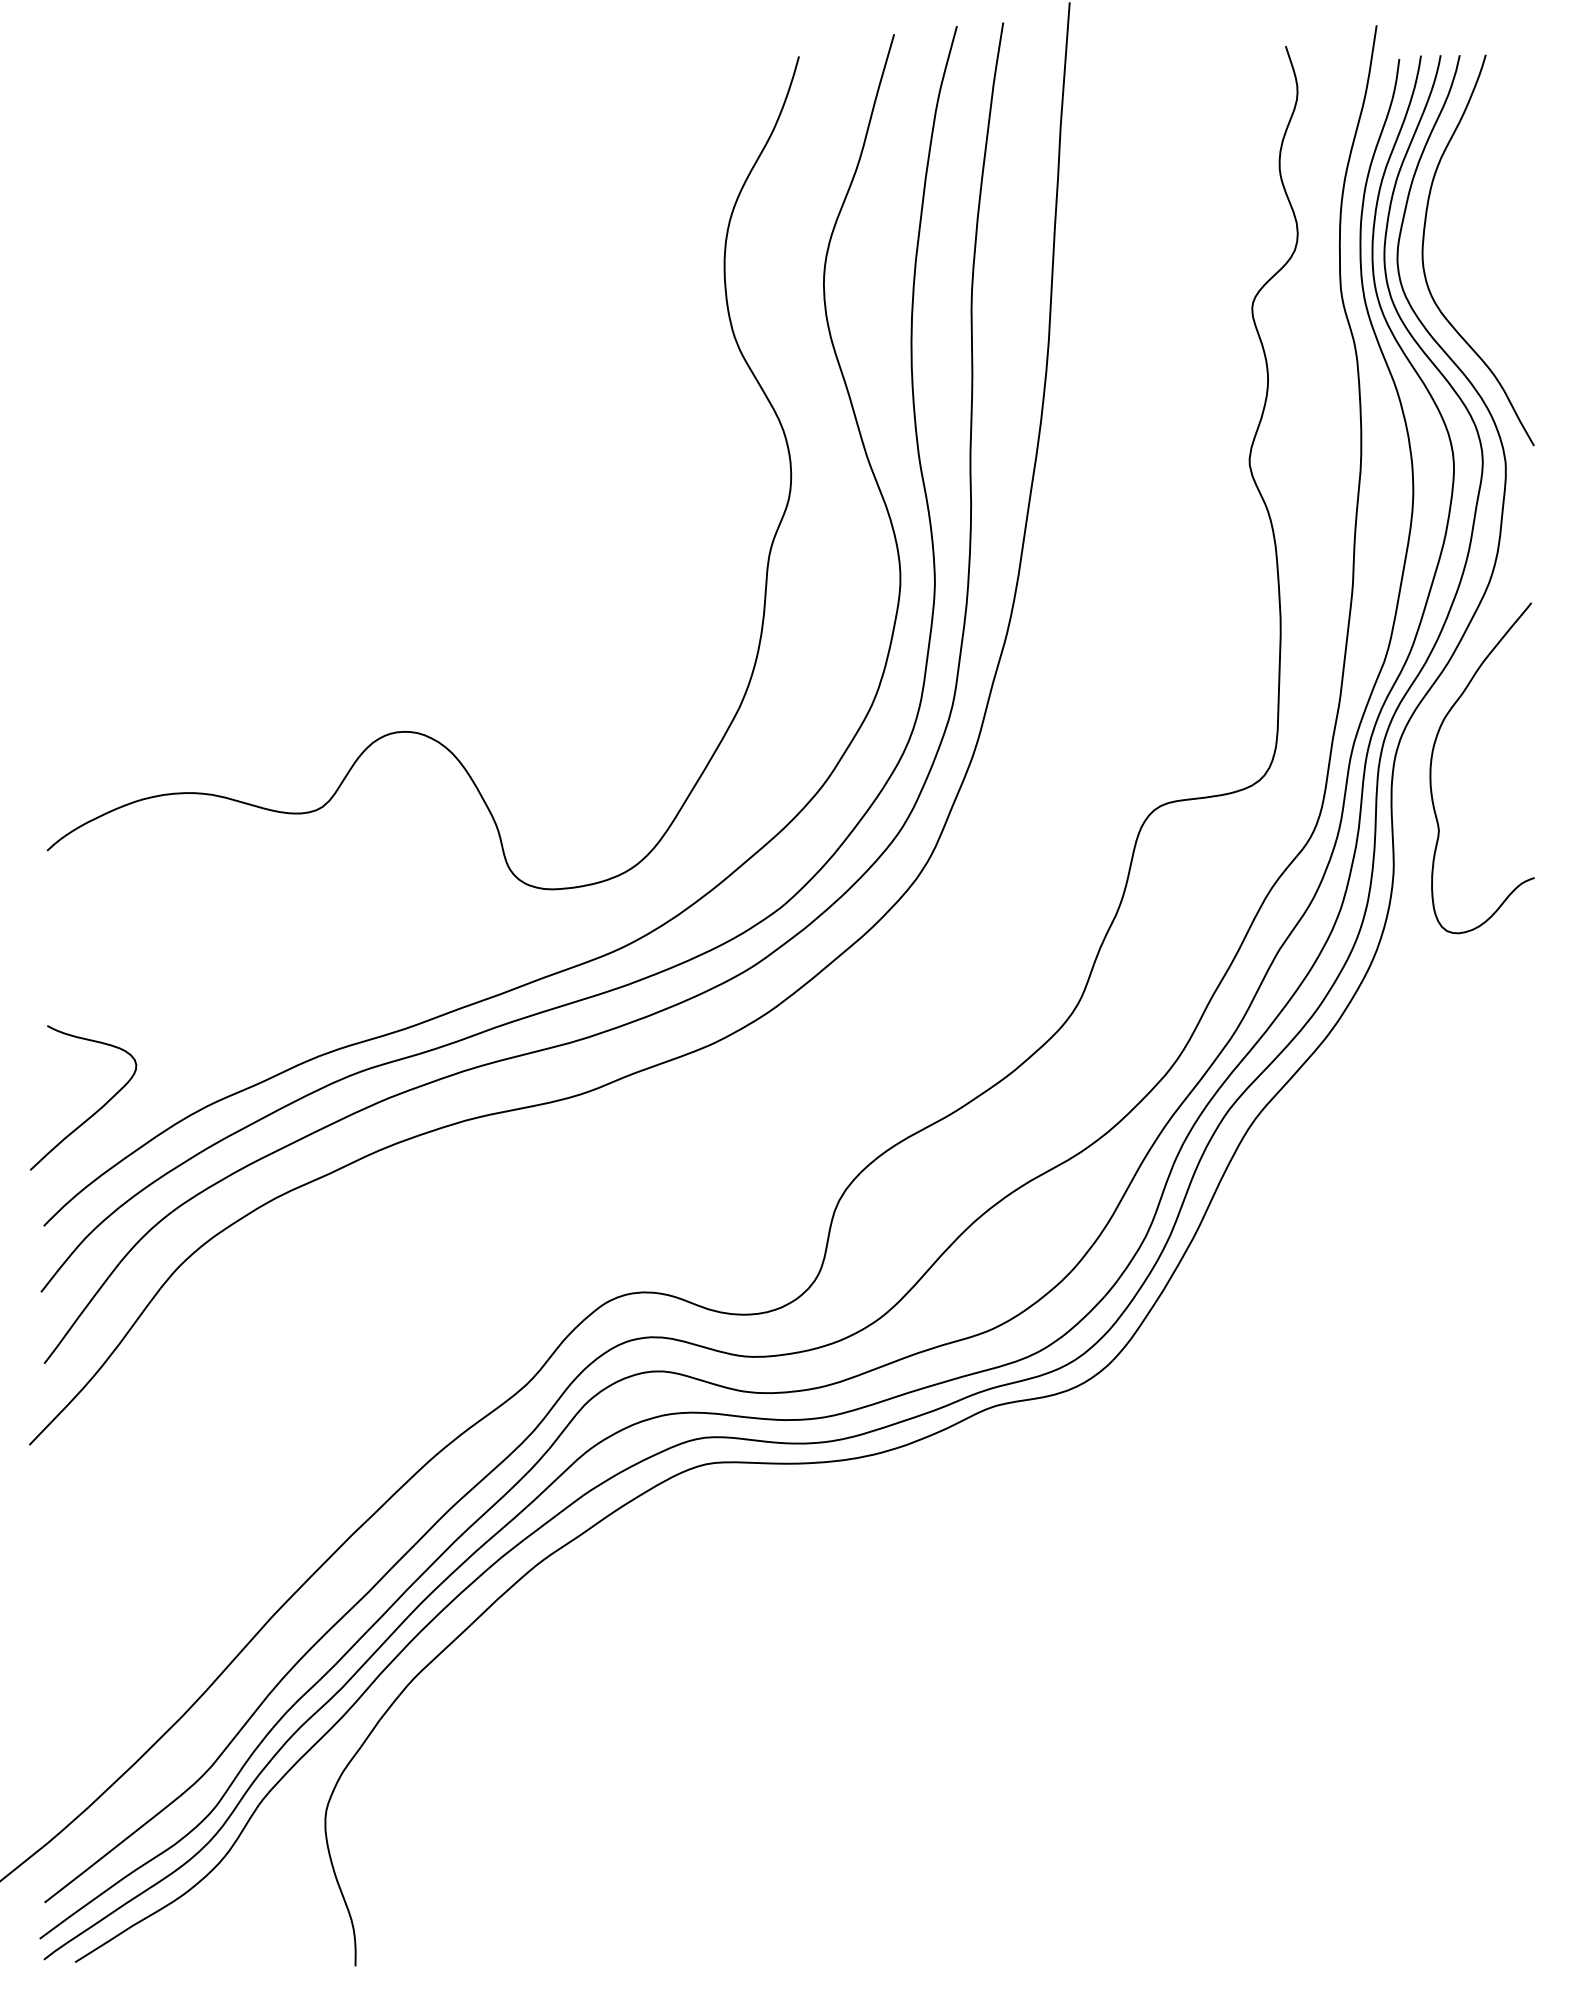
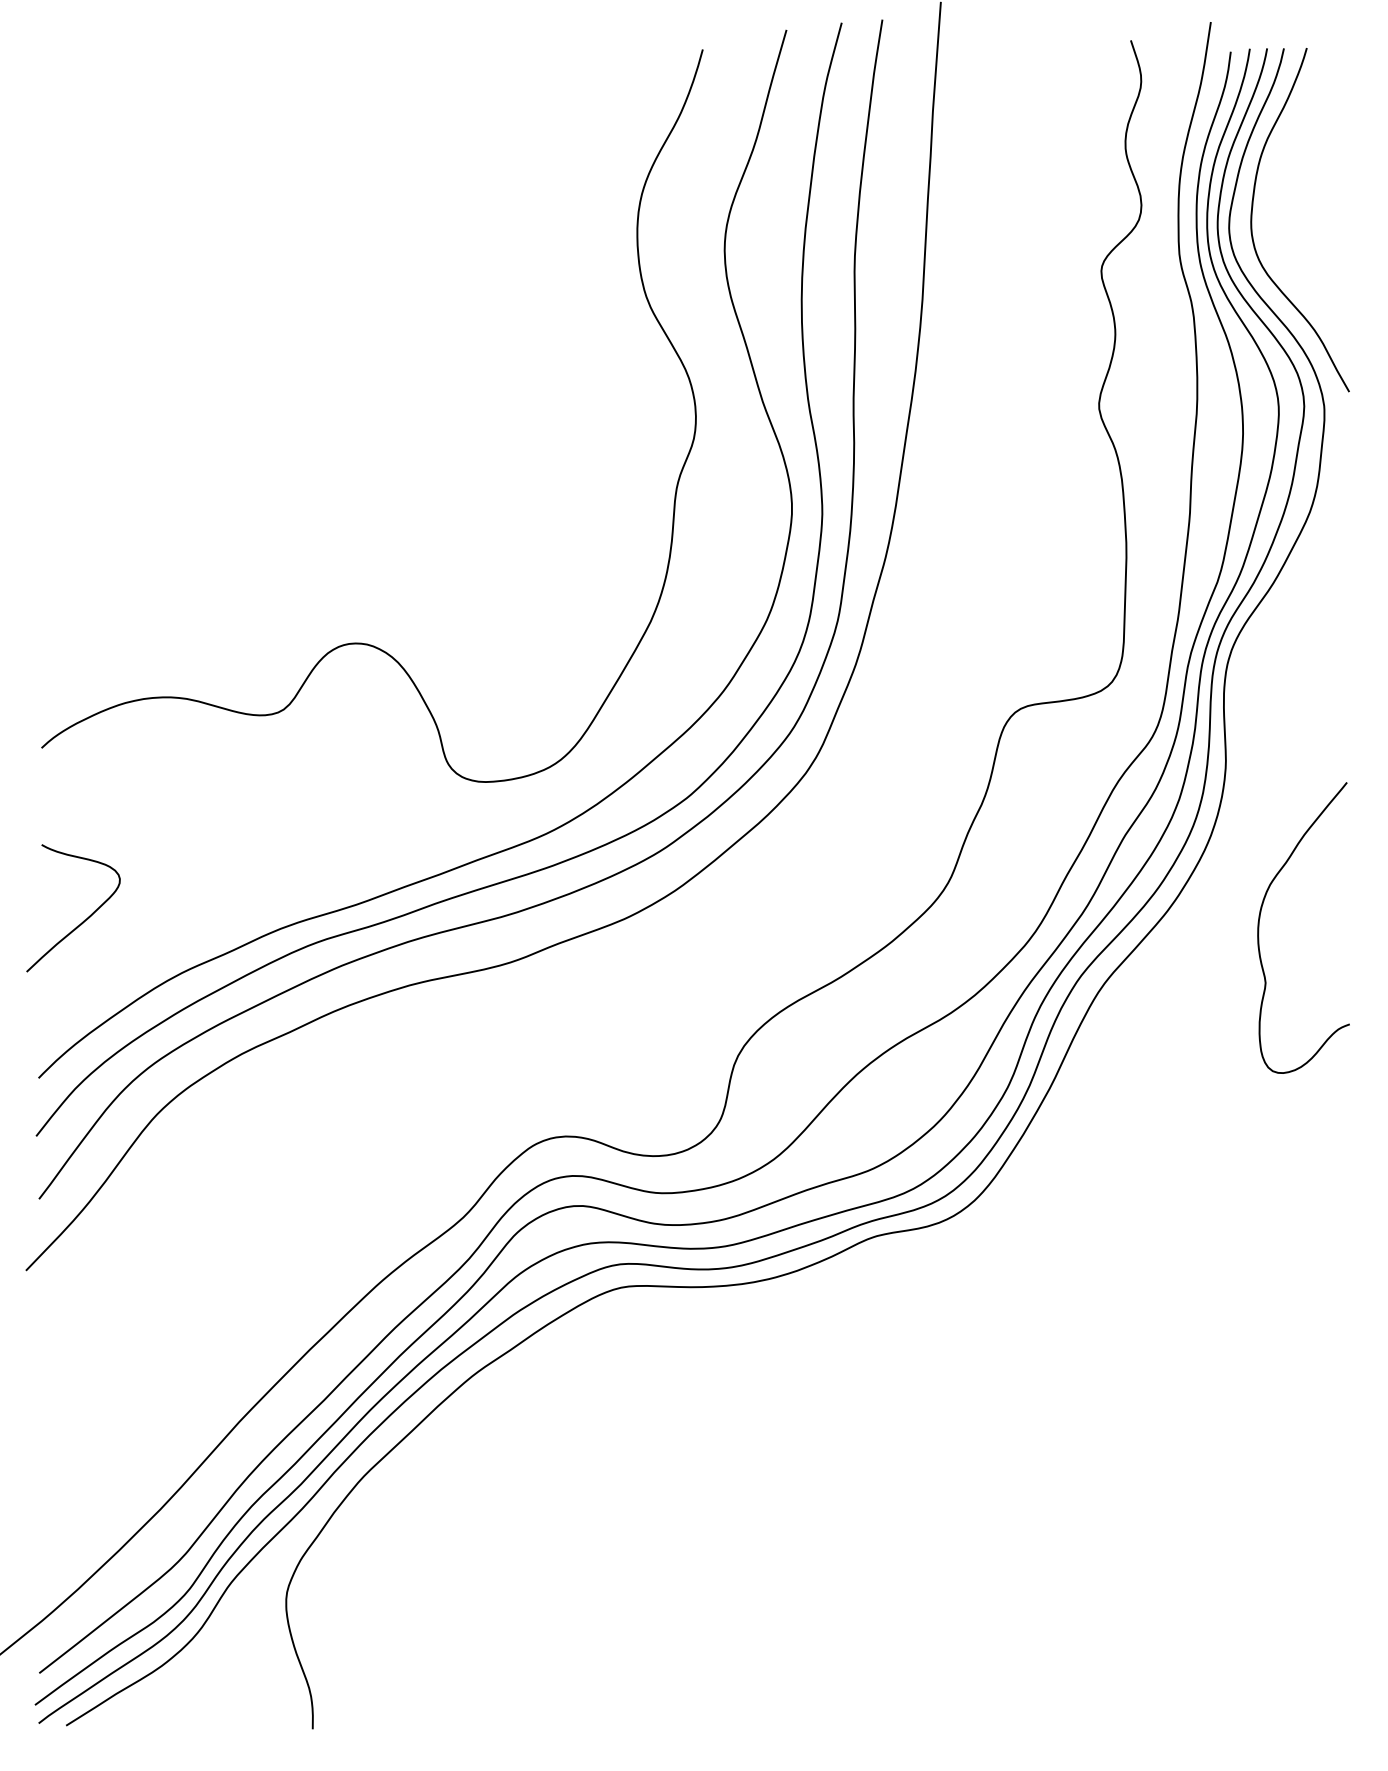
curve: (1432, 761) -> (1259, 921), moved
curve: (95, 1111) -> (84, 920), moved

